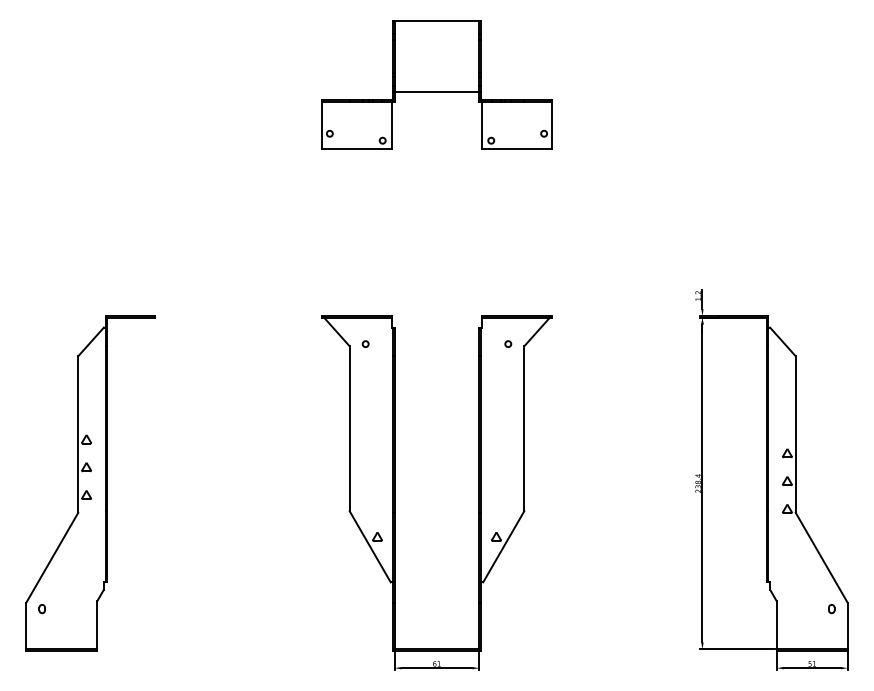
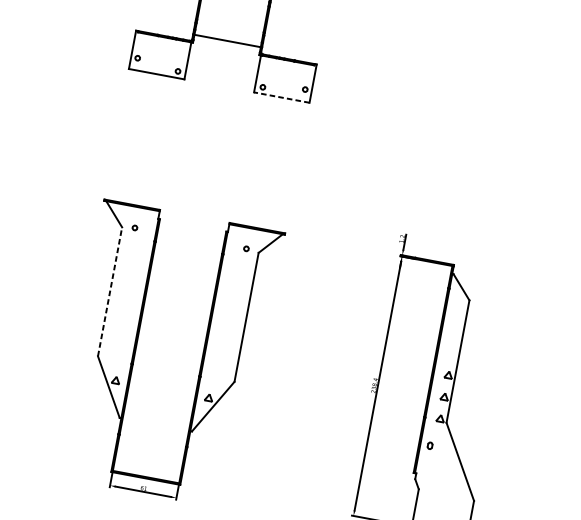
line: (516, 149) -> (281, 97), solid -> dashed
line: (349, 428) -> (109, 291), solid -> dashed
part: (831, 609) -> (429, 446), moved

